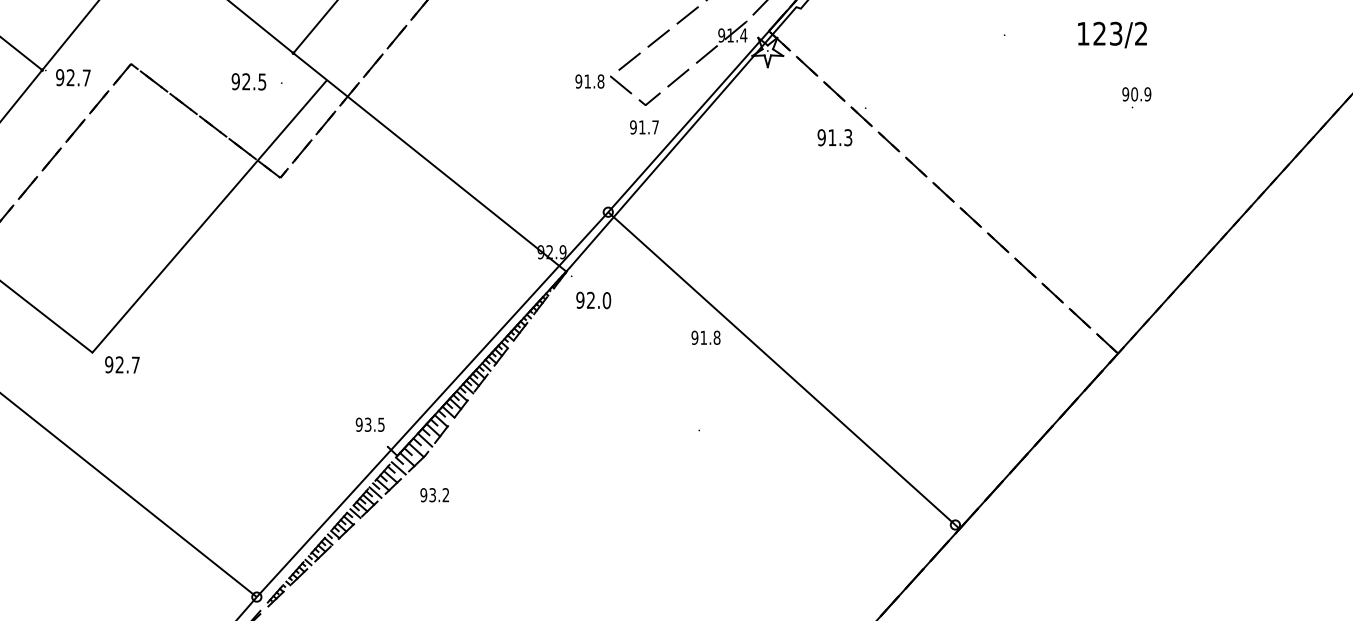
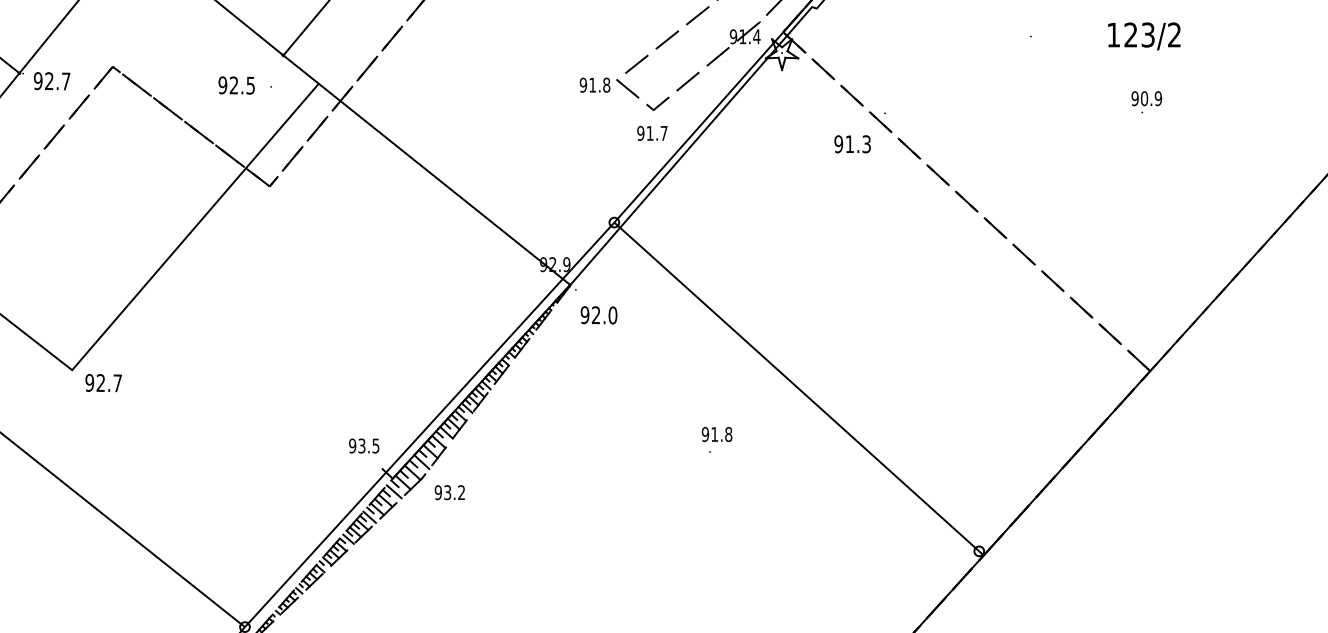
text: (1136, 97) -> (1146, 101), moved
text: (705, 337) -> (716, 434), moved
text: (434, 495) -> (449, 493), moved

